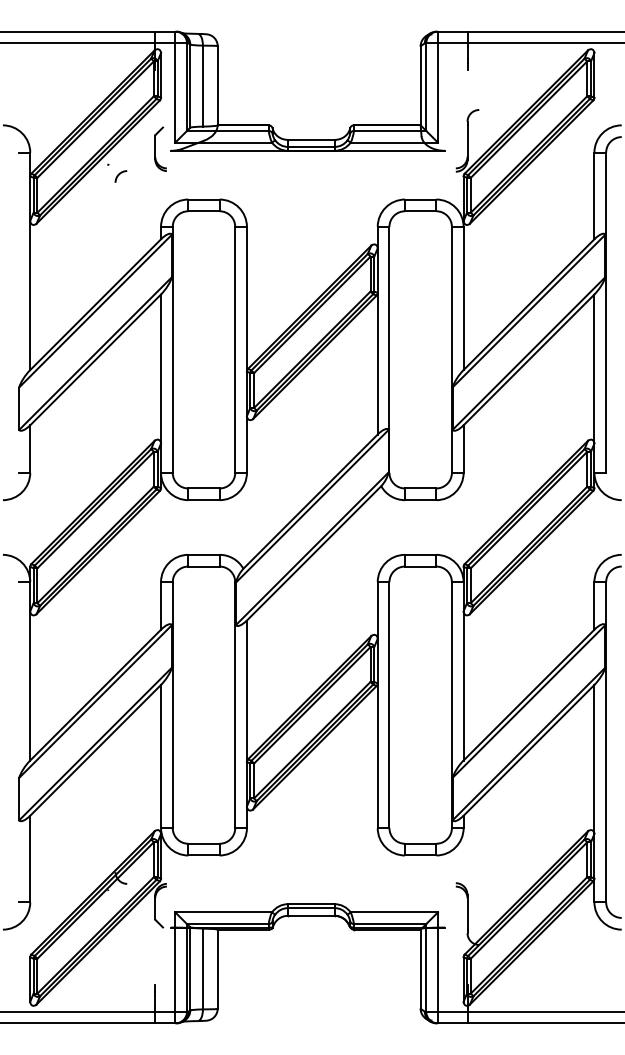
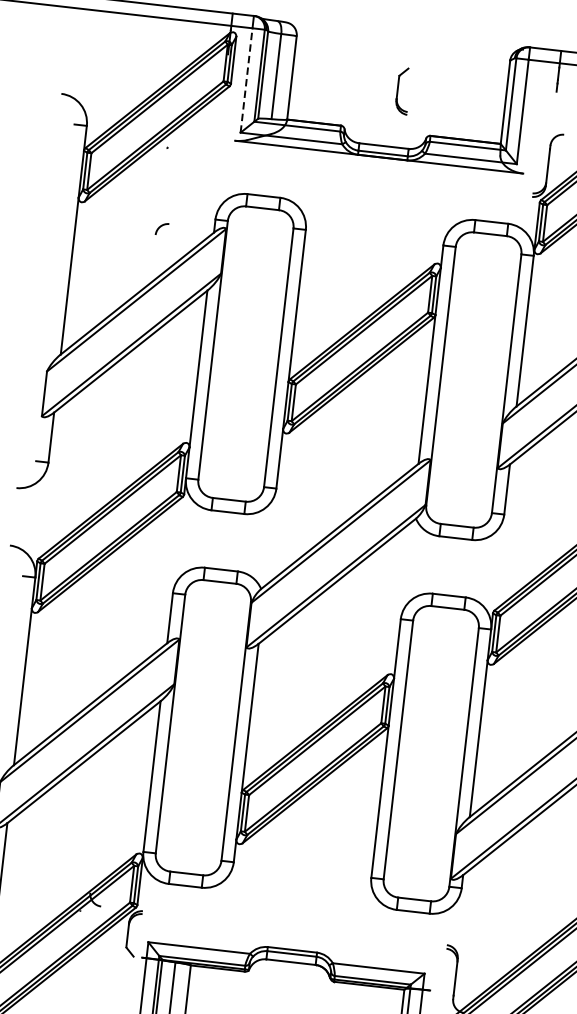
line: (175, 93) -> (246, 81), solid -> dashed
part: (160, 148) -> (403, 90), moved
curve: (119, 175) -> (160, 227), moved

